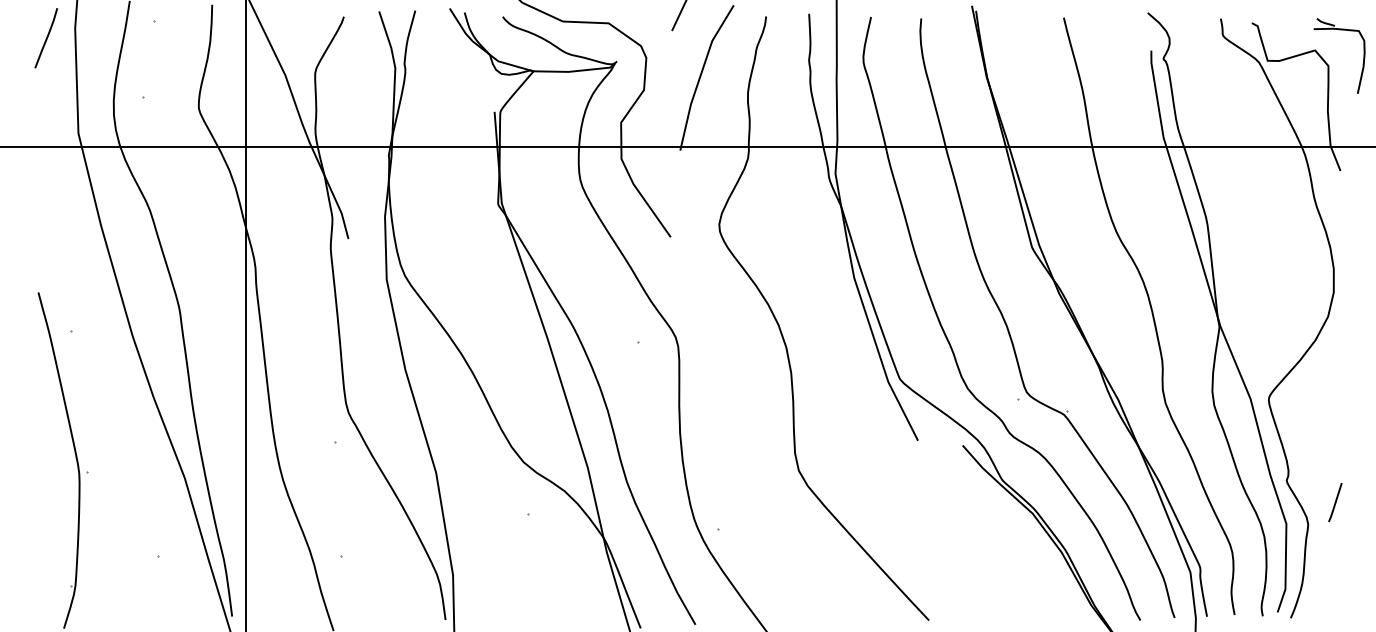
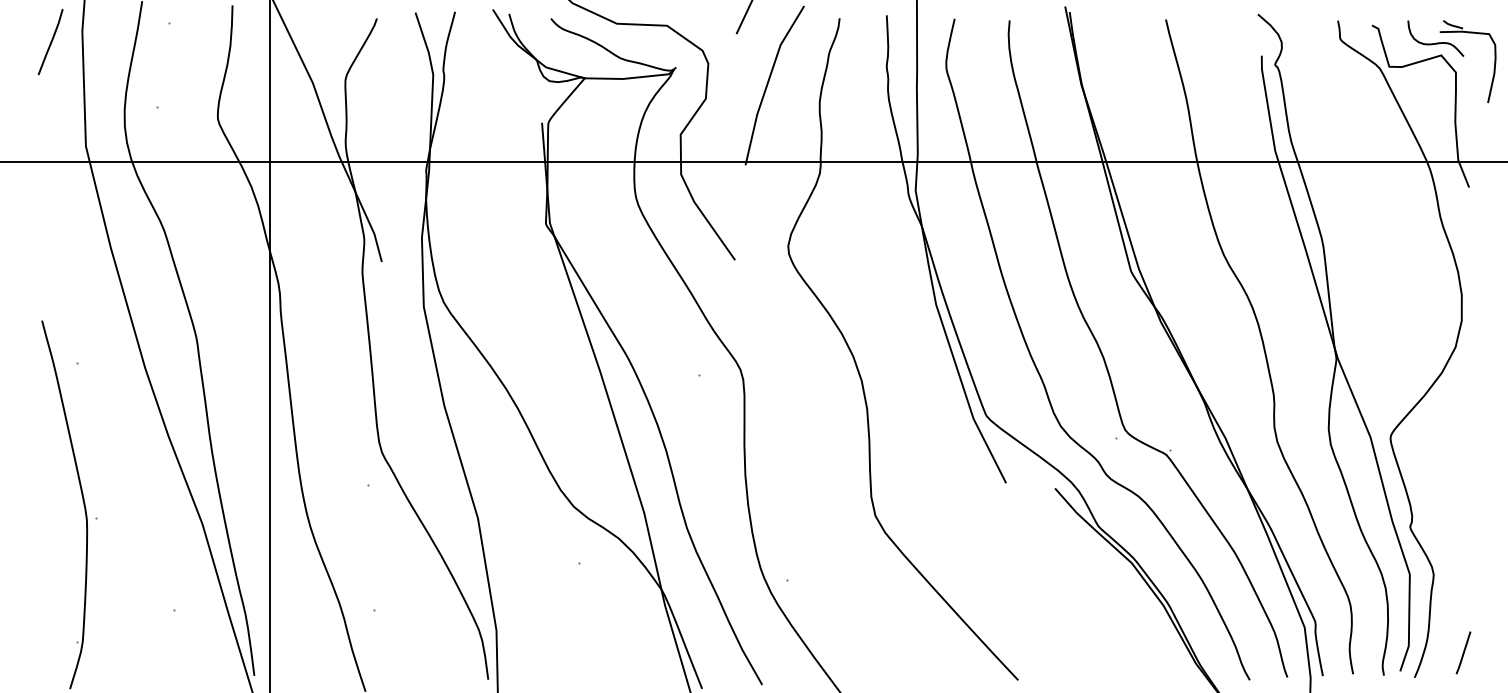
curve: (1310, 38) -> (1436, 42), added
line: (1335, 502) -> (1463, 652), moved

